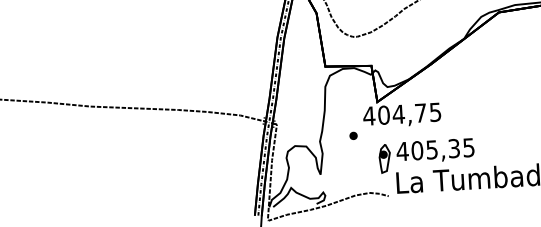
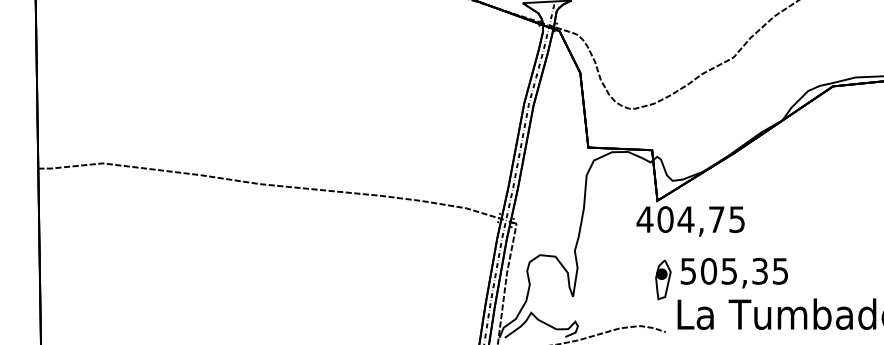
part: (353, 135) -> (621, 245), removed
text: (401, 151) -> (687, 271), 405,35 -> 505,35

